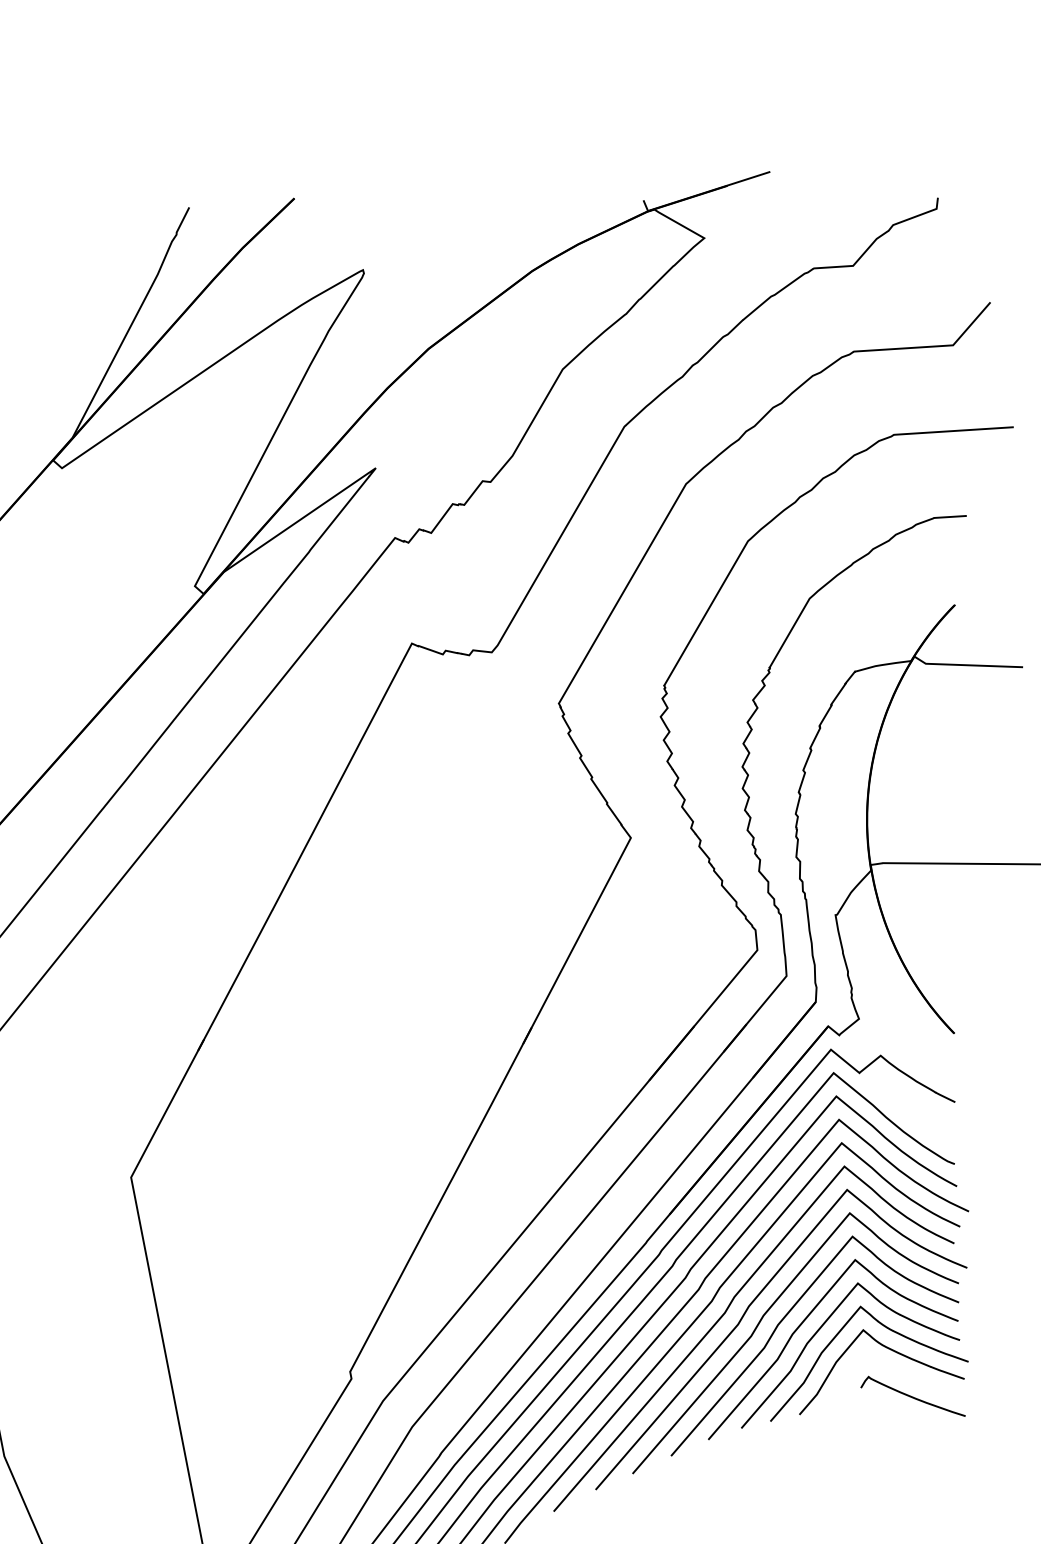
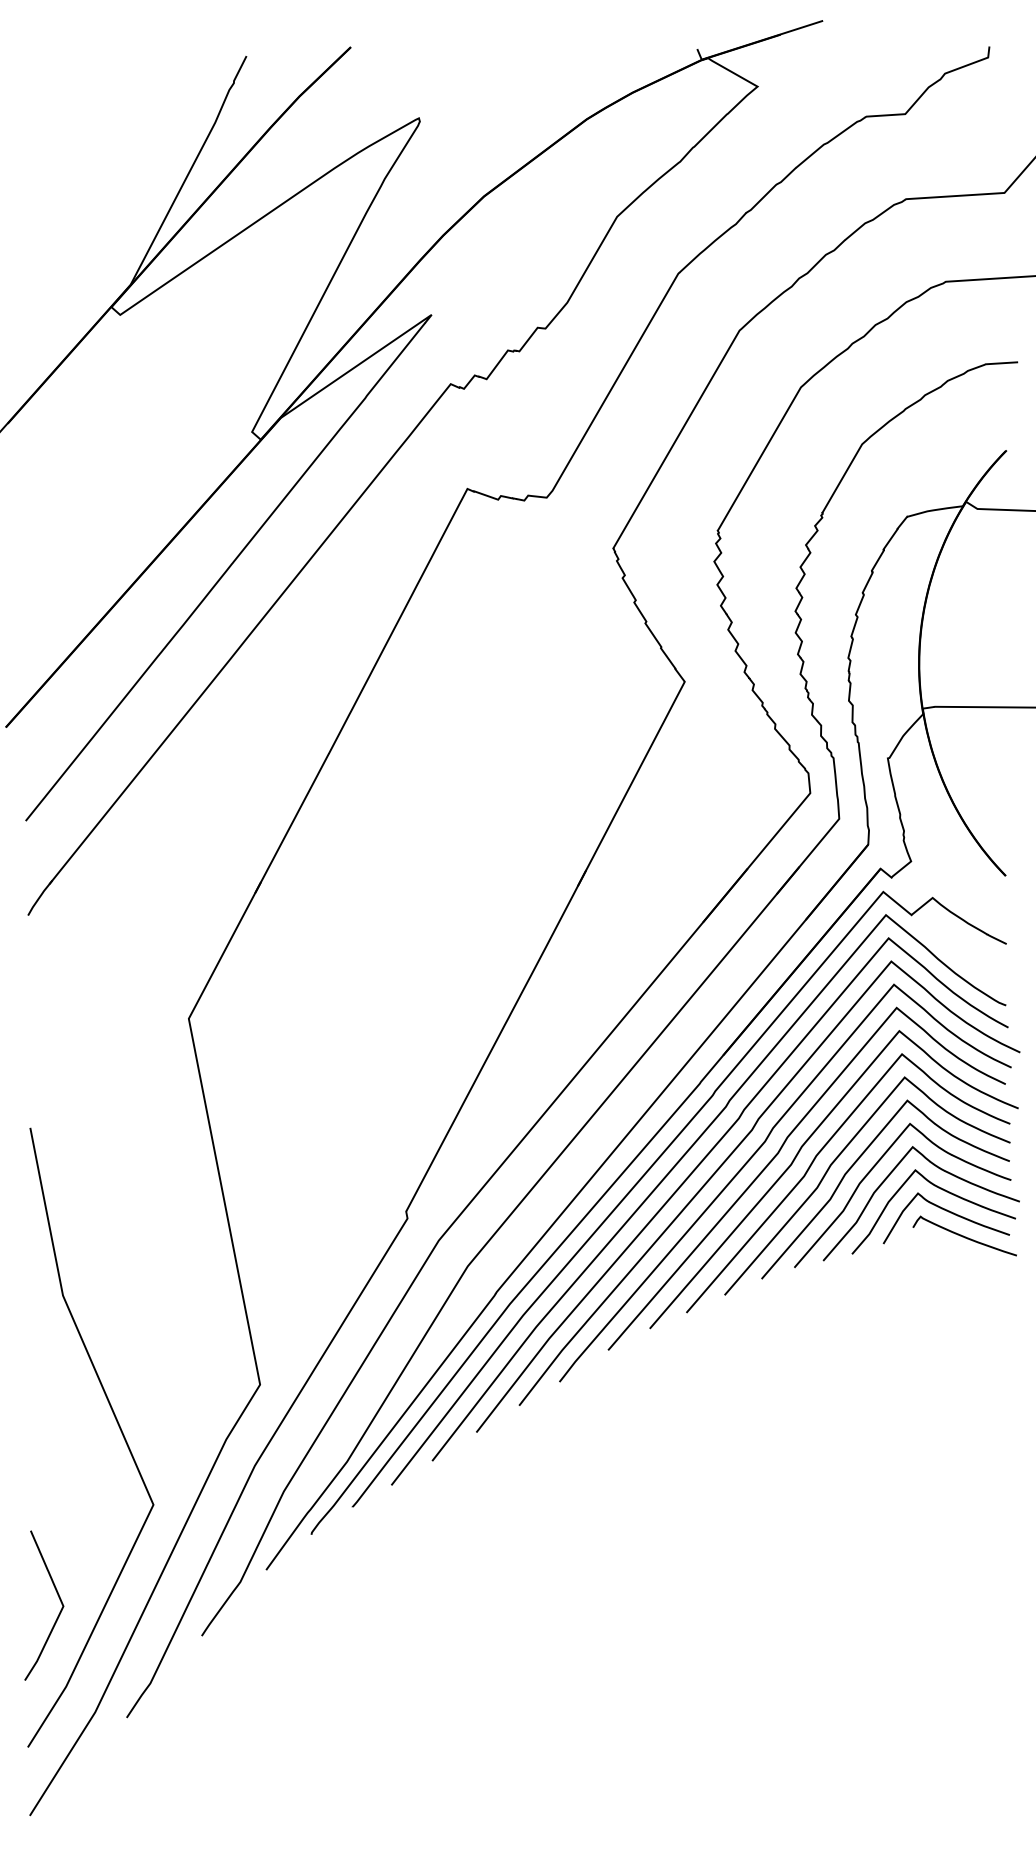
curve: (896, 1372) -> (948, 1212), added

